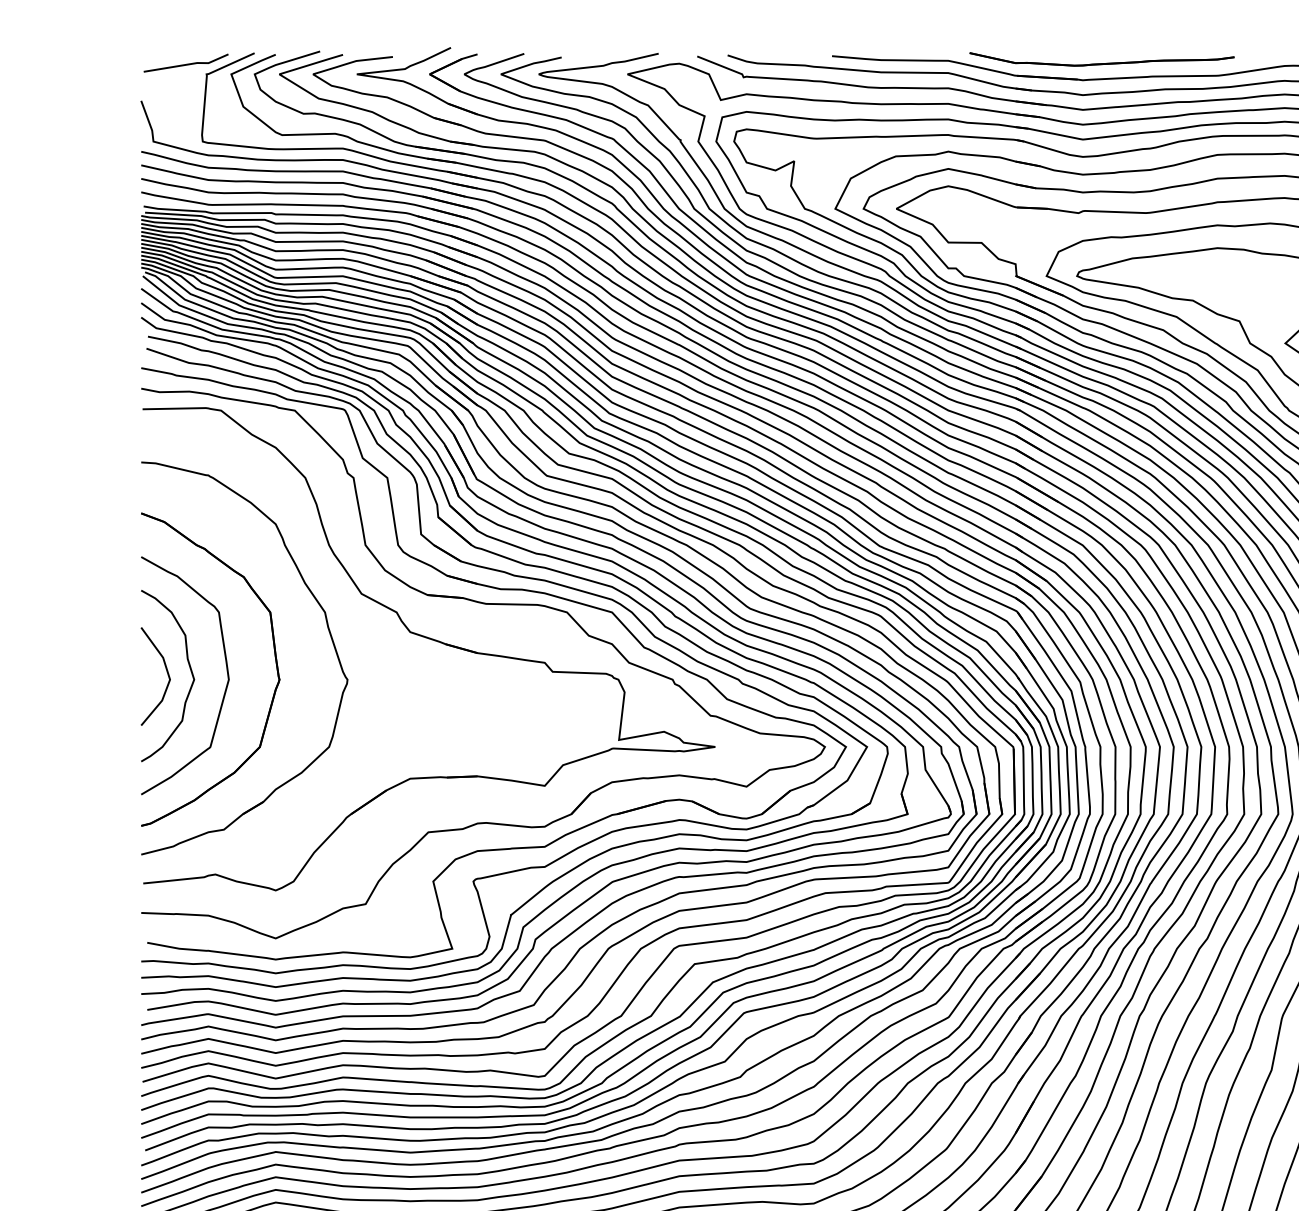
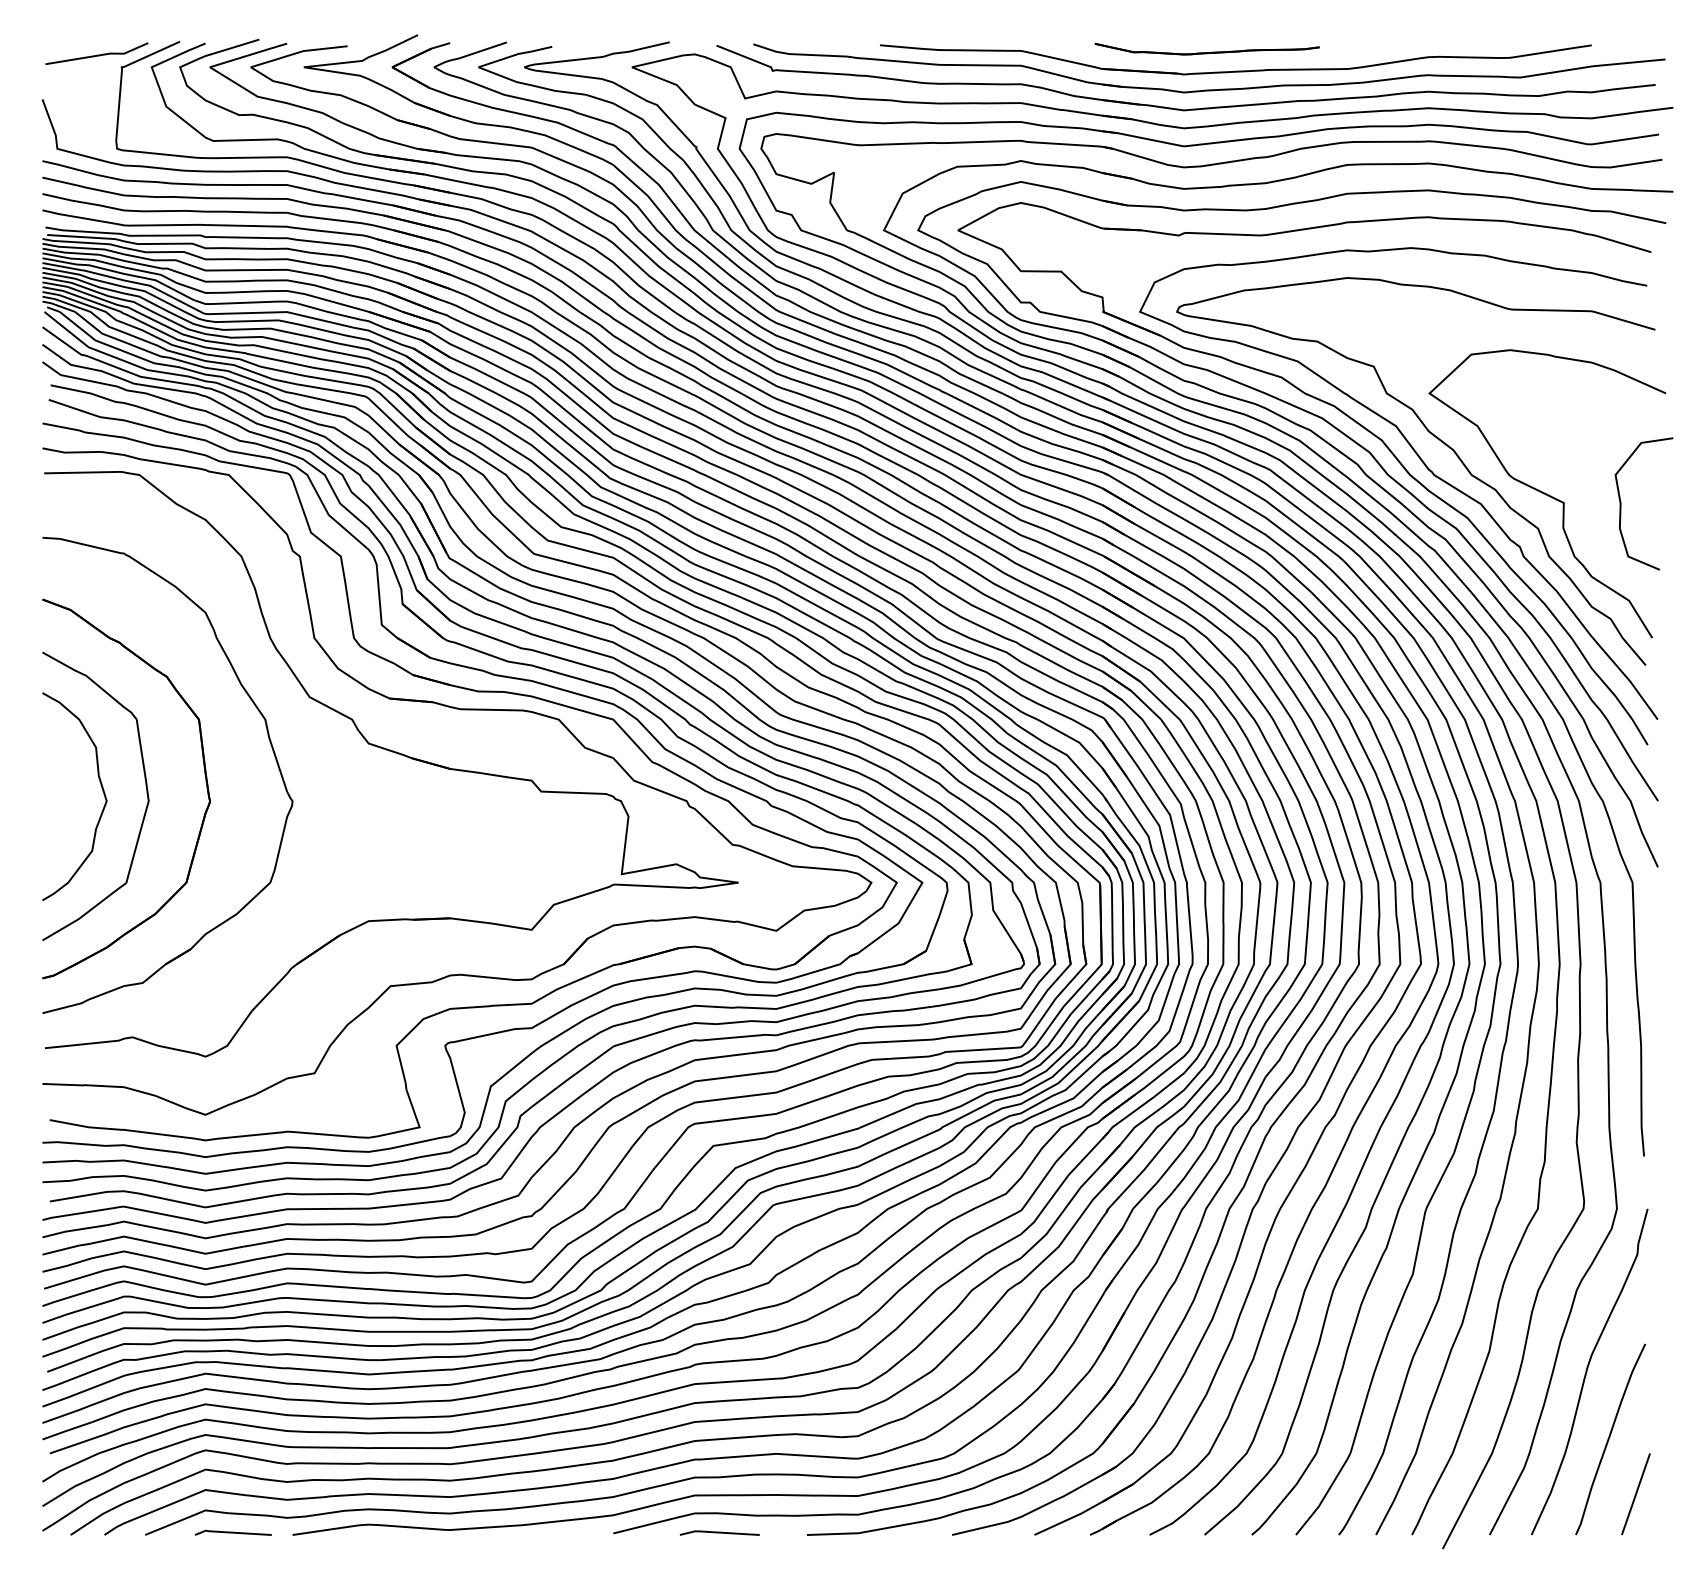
part: (1101, 58) -> (1206, 48), size x0.7
line: (166, 672) -> (73, 792), removed

